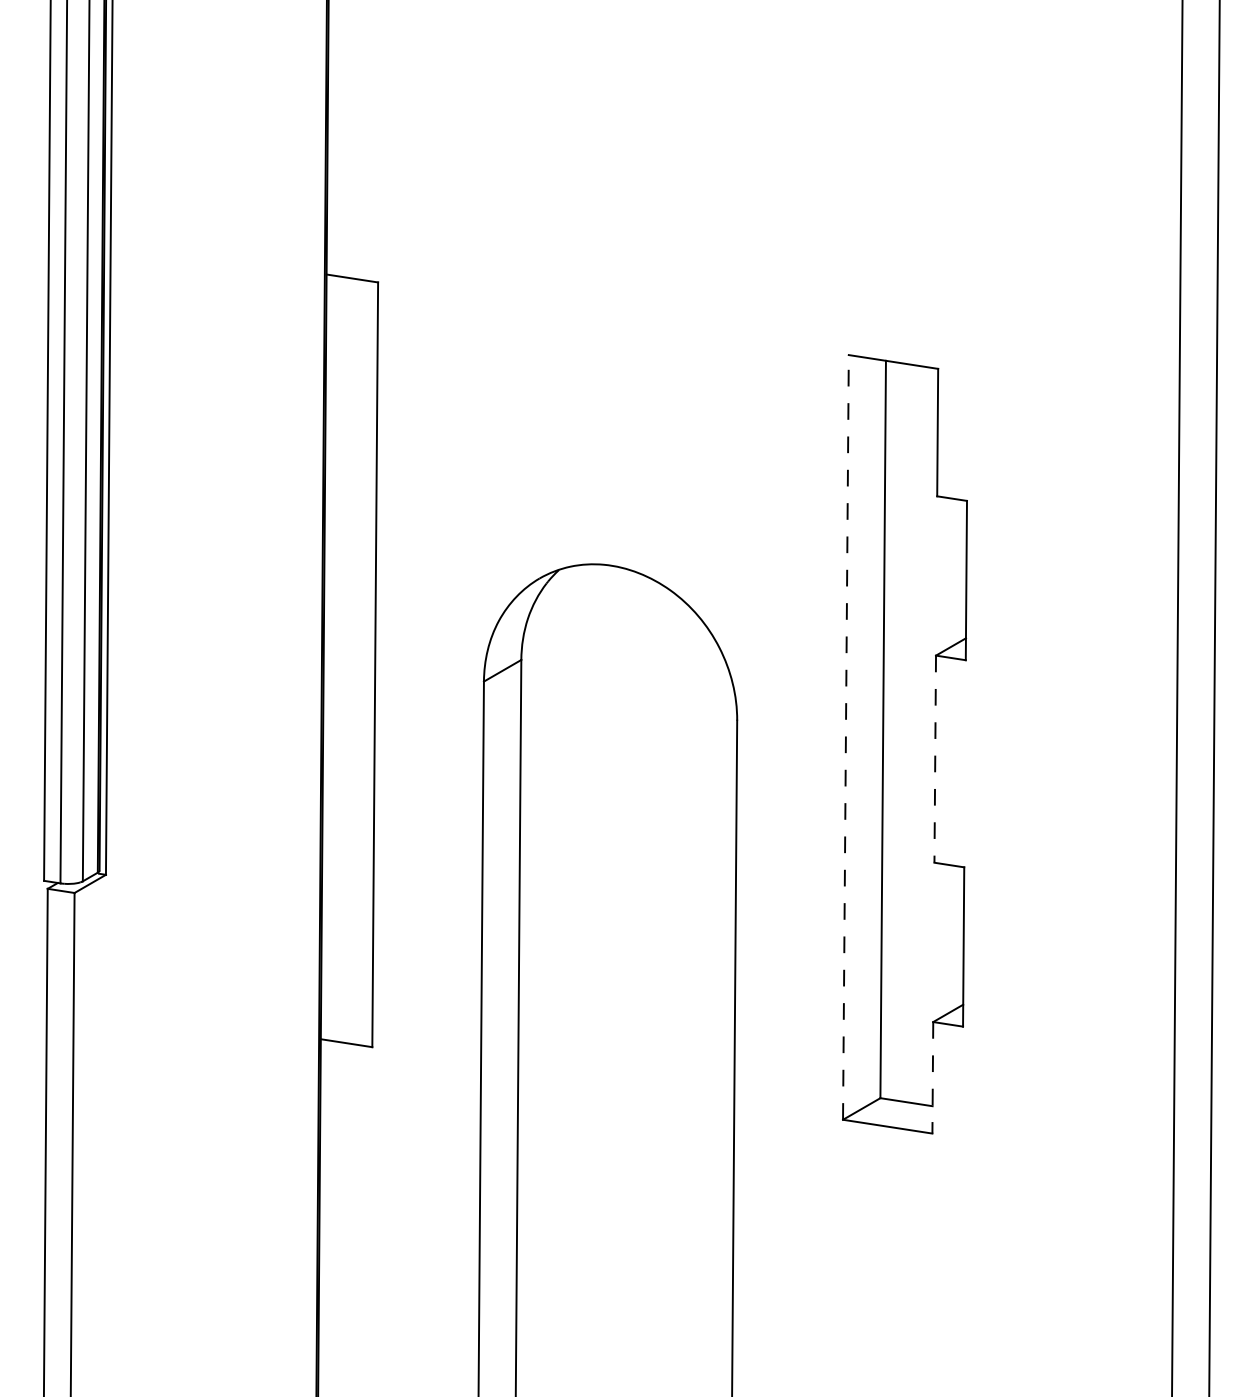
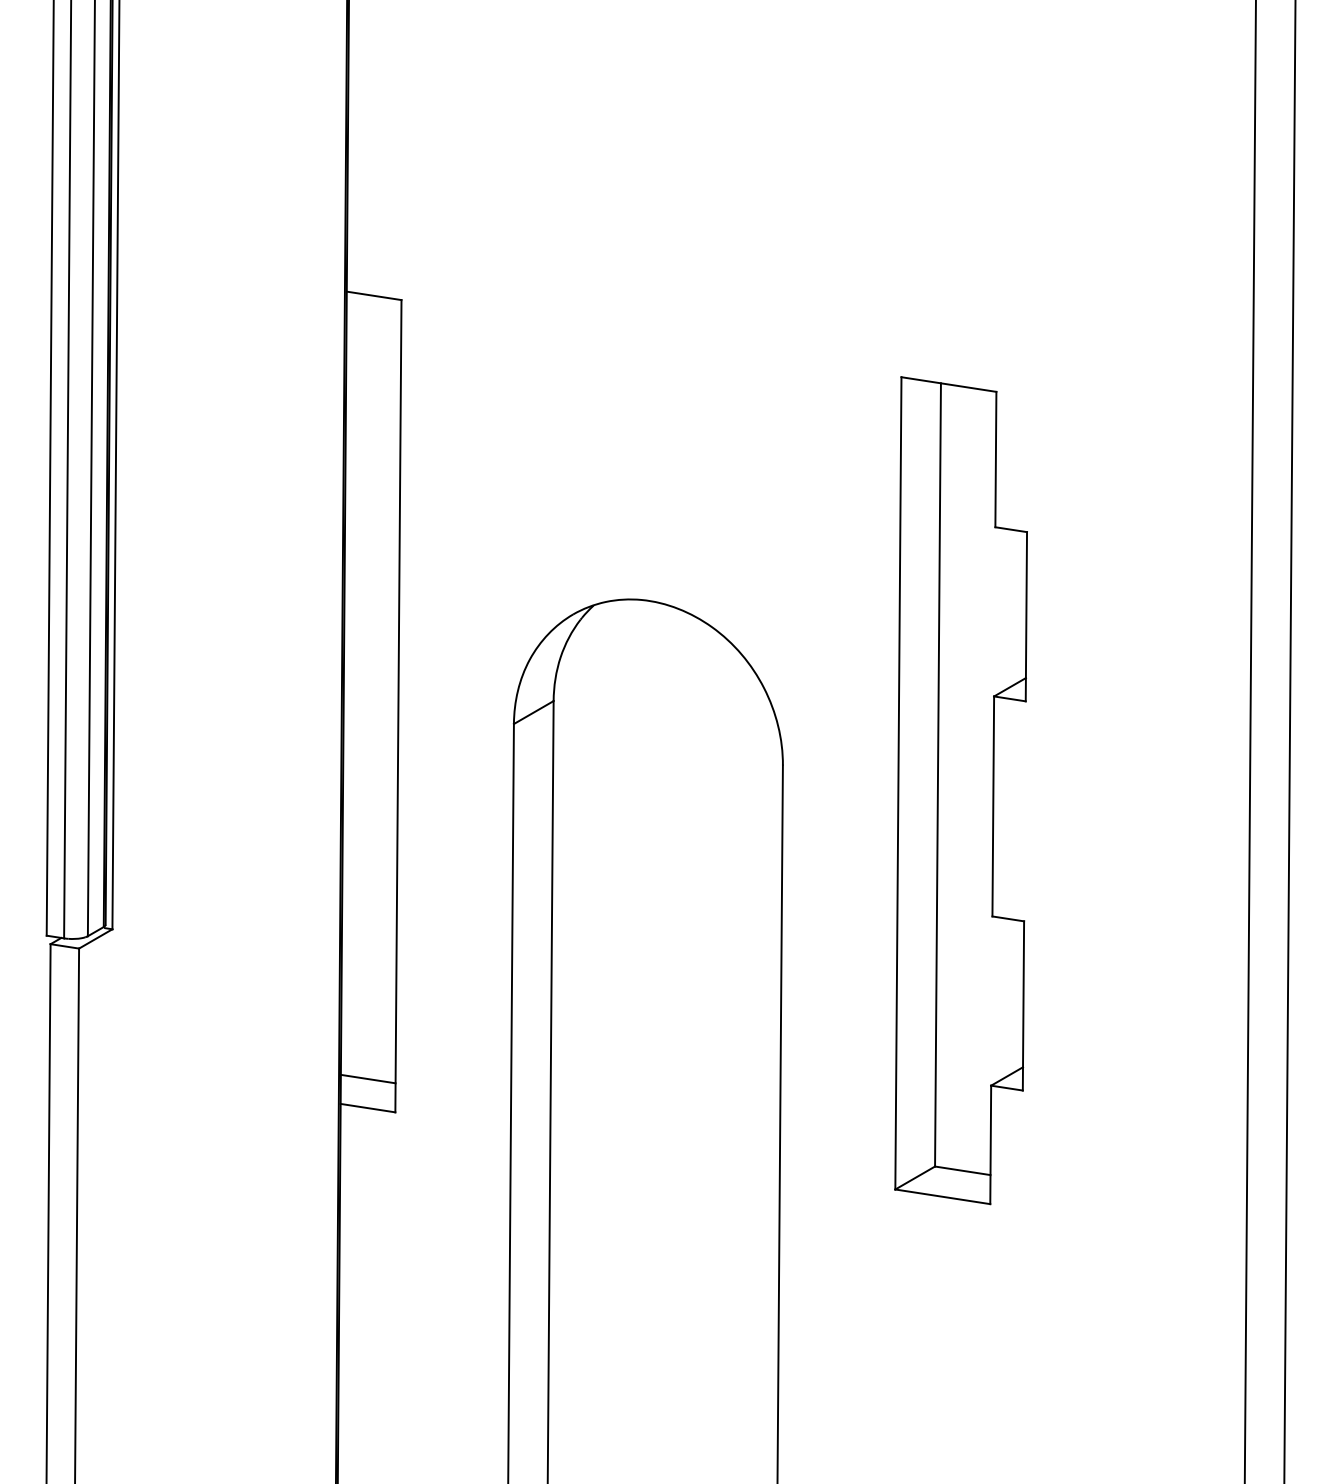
line: (845, 736) -> (897, 782), dashed -> solid
line: (935, 759) -> (993, 806), dashed -> solid
line: (346, 1015) -> (367, 1078), added
line: (932, 1077) -> (990, 1144), dashed -> solid

